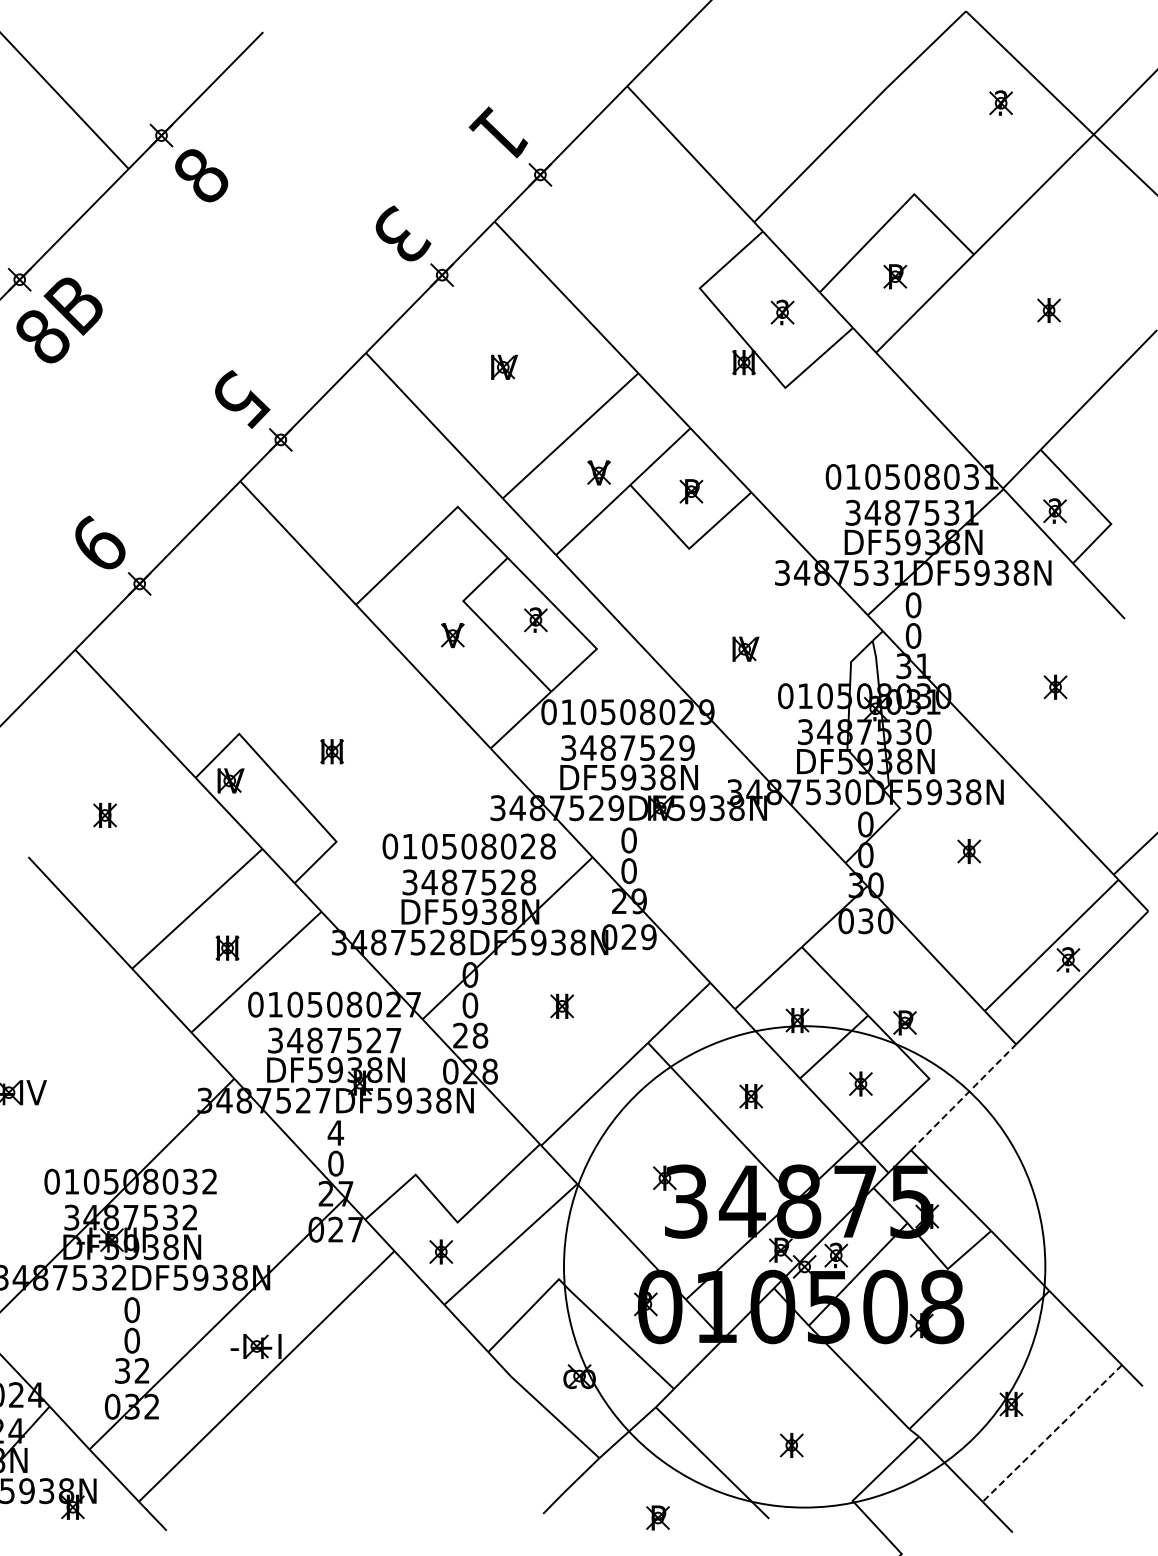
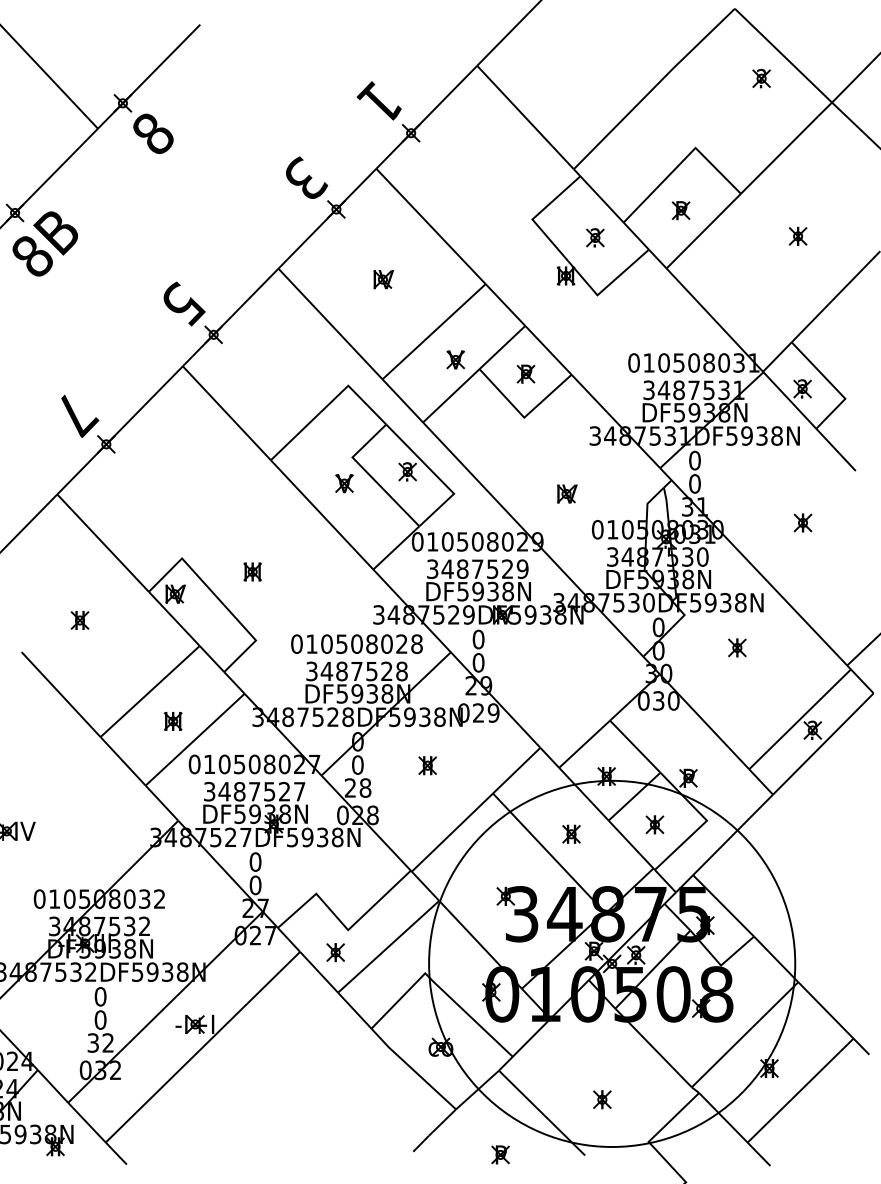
text: (102, 545) -> (78, 415), 9 -> 7
line: (963, 1097) -> (732, 835), dashed -> solid
text: (335, 1132) -> (255, 861), 4 -> 0
line: (1052, 1433) -> (800, 1090), dashed -> solid

